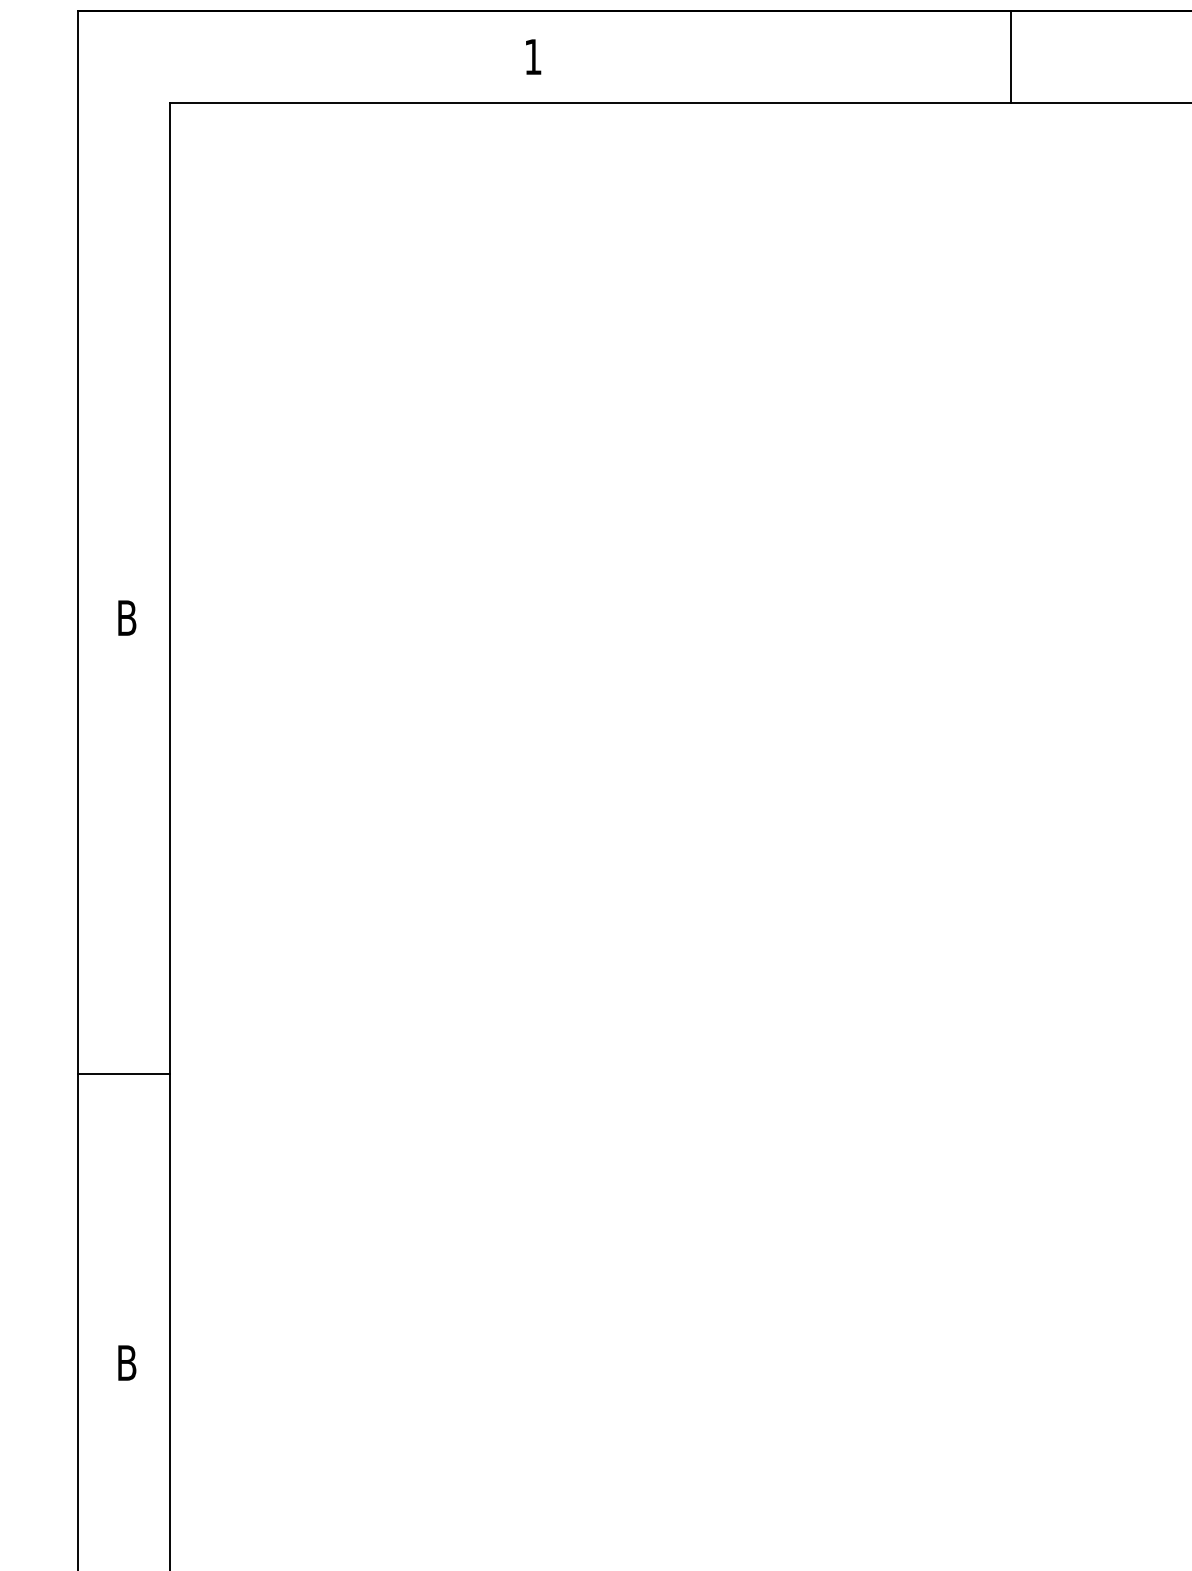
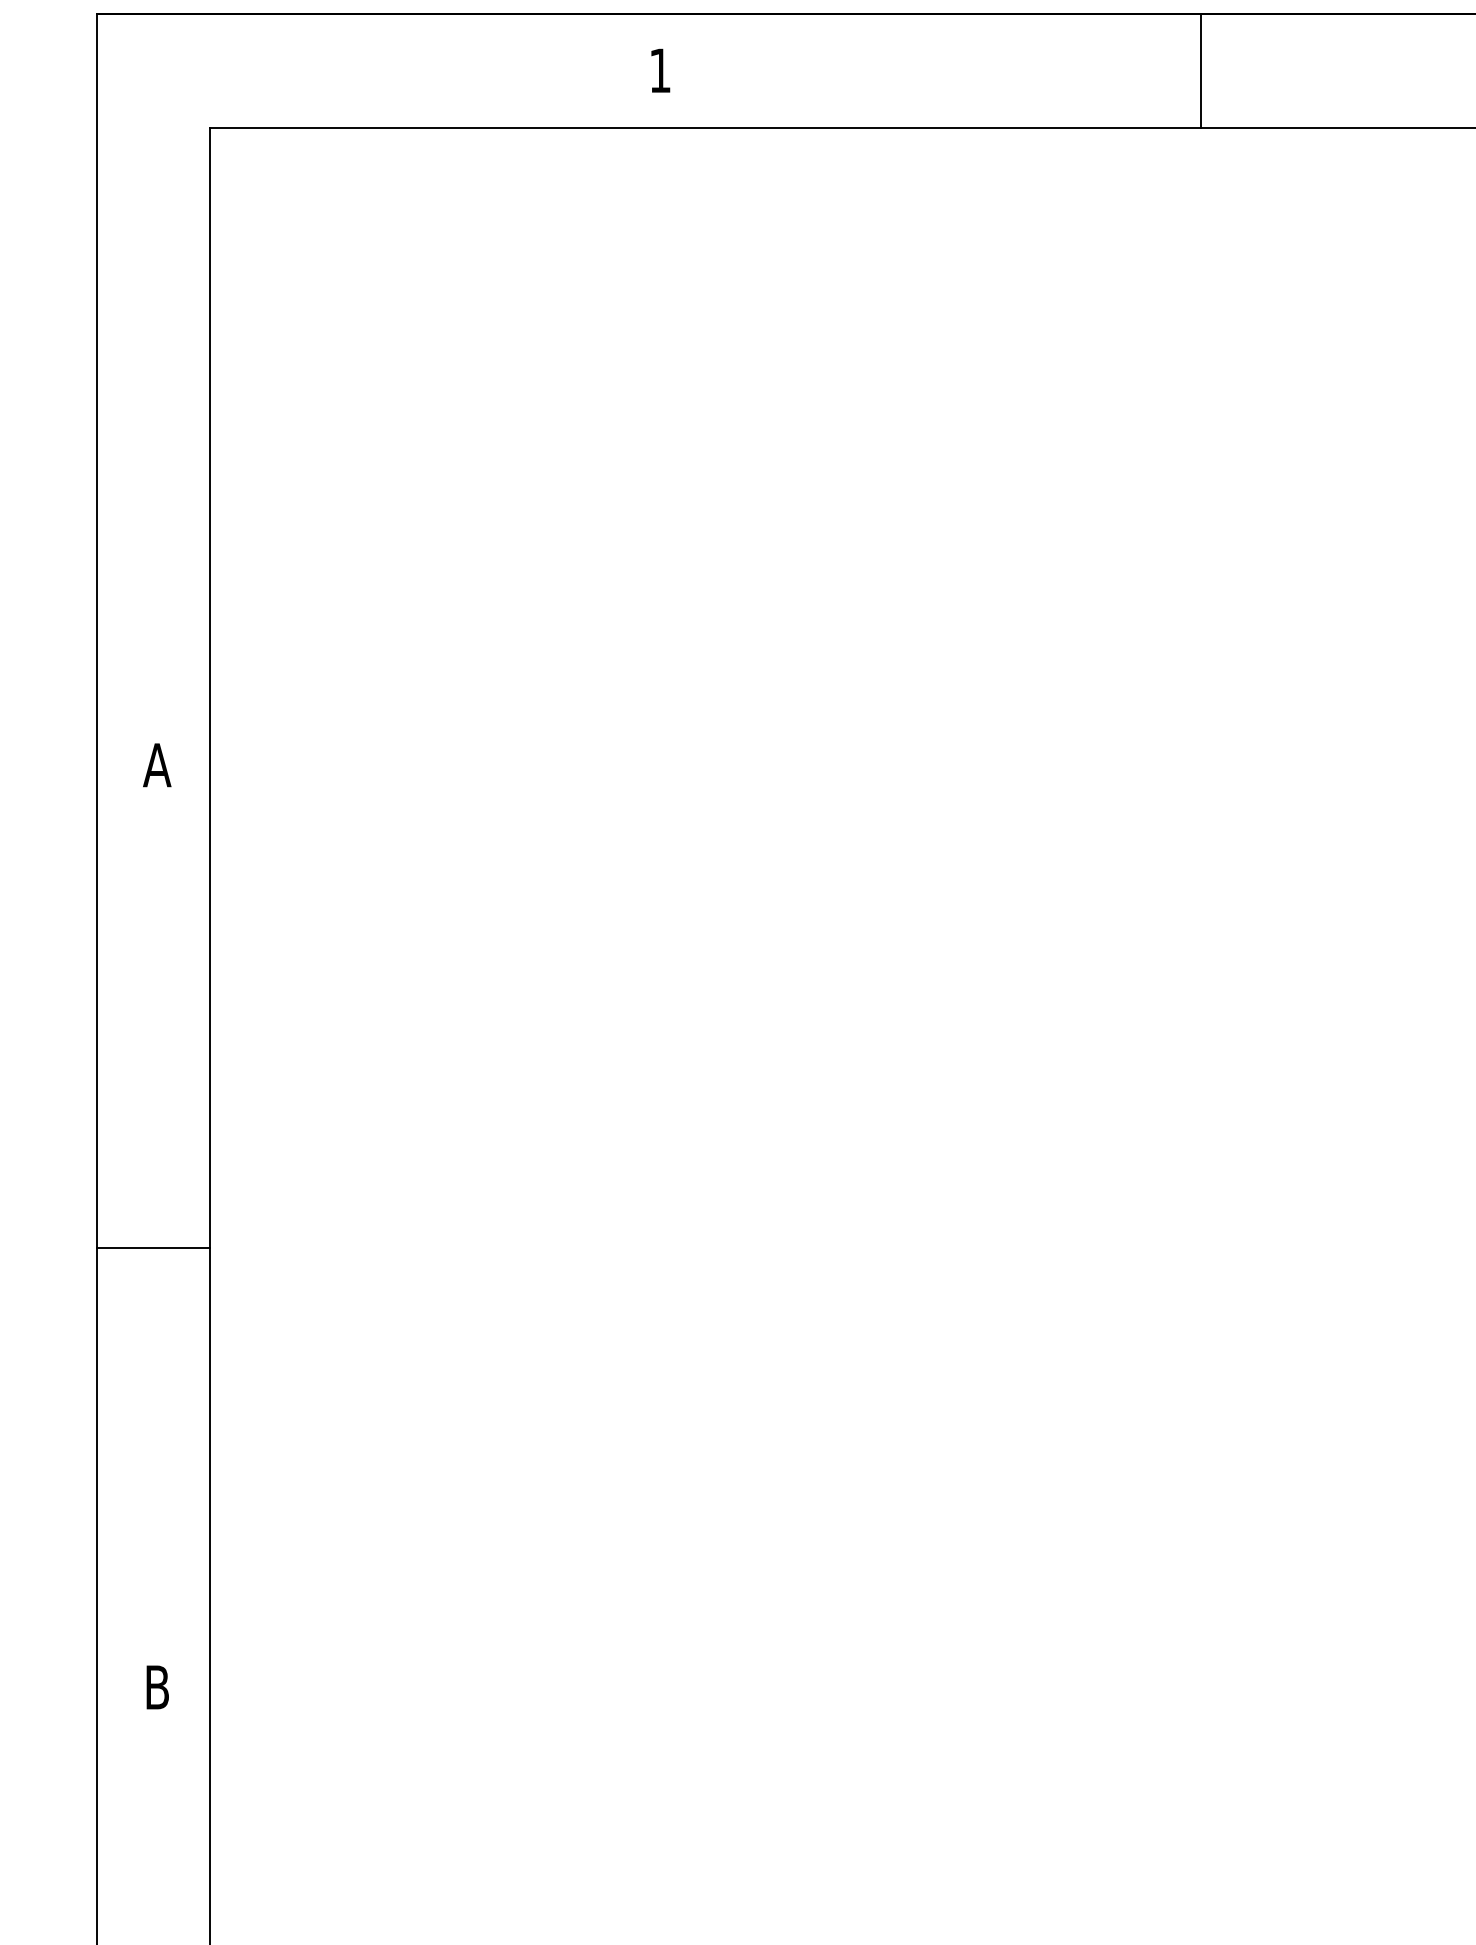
line: (1010, 57) -> (1200, 71), moved
text: (126, 617) -> (156, 764), B -> A
line: (123, 1074) -> (153, 1248), moved

